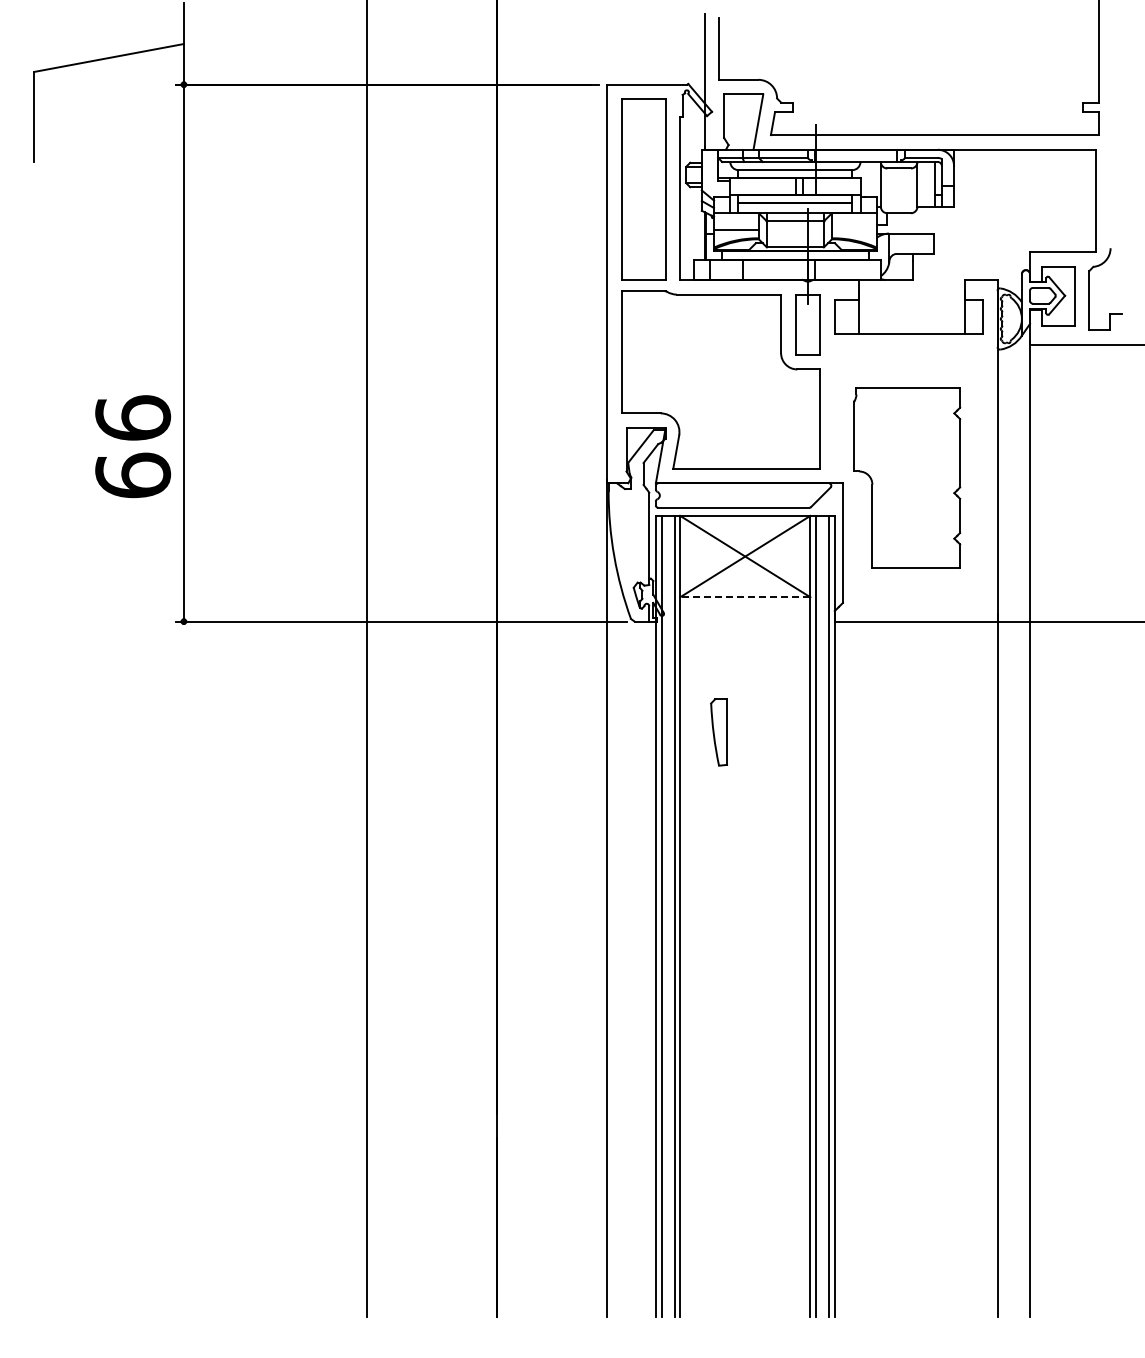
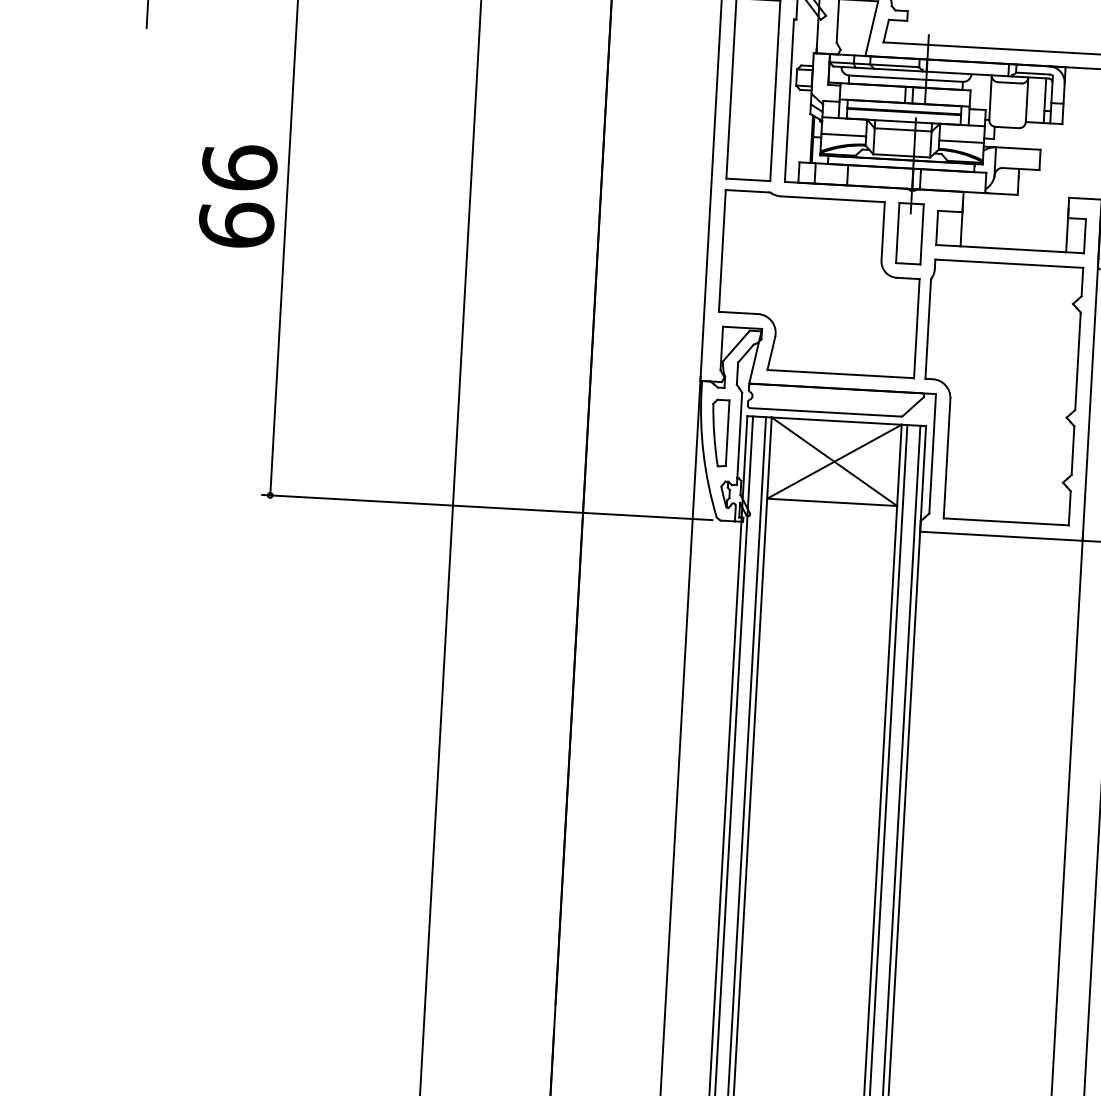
line: (854, 229) -> (961, 141), added
text: (133, 446) -> (238, 195), moved
part: (906, 477) -> (999, 391), size x1.43
line: (744, 597) -> (831, 502), dashed -> solid
part: (718, 732) -> (719, 433), moved

